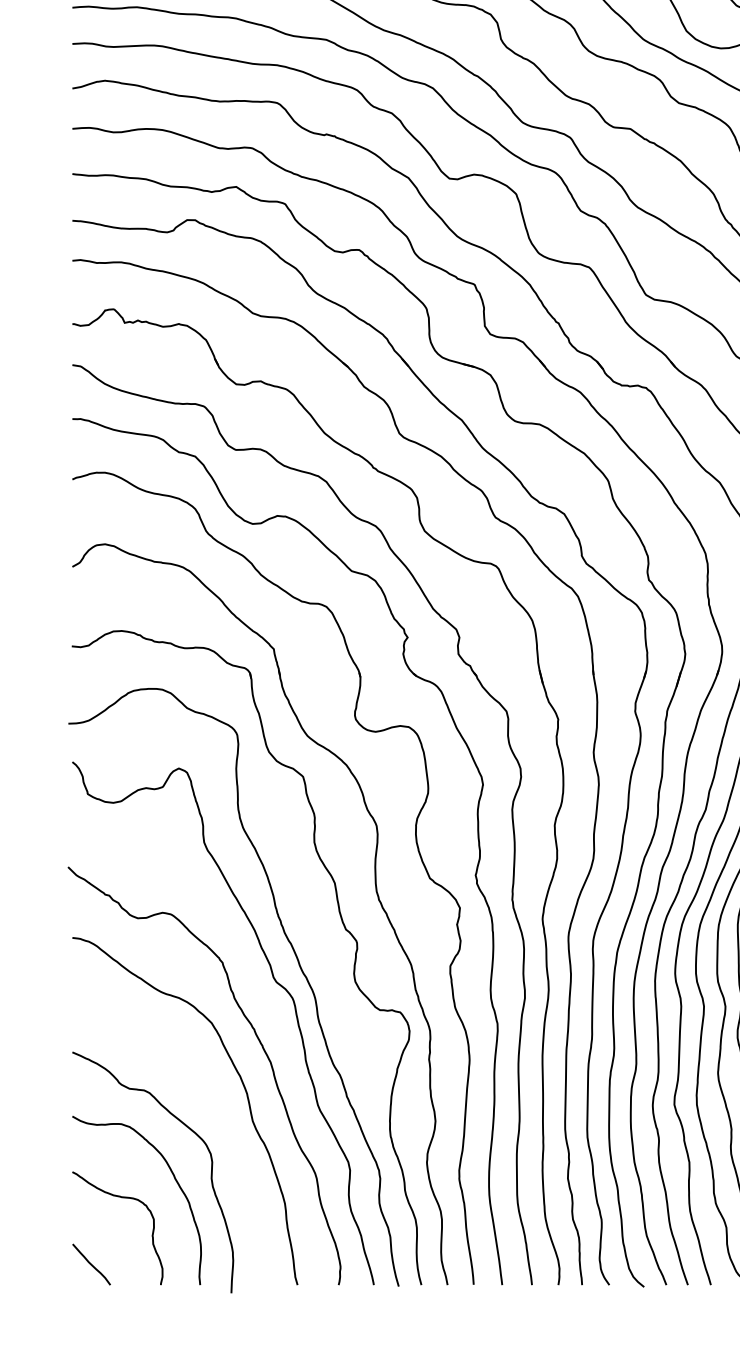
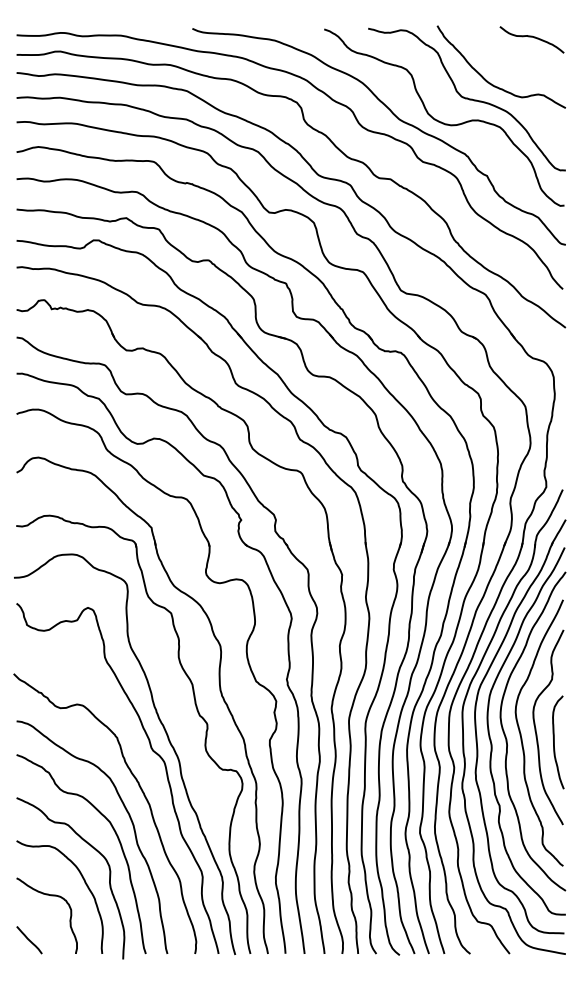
curve: (222, 1114) -> (117, 839), added

